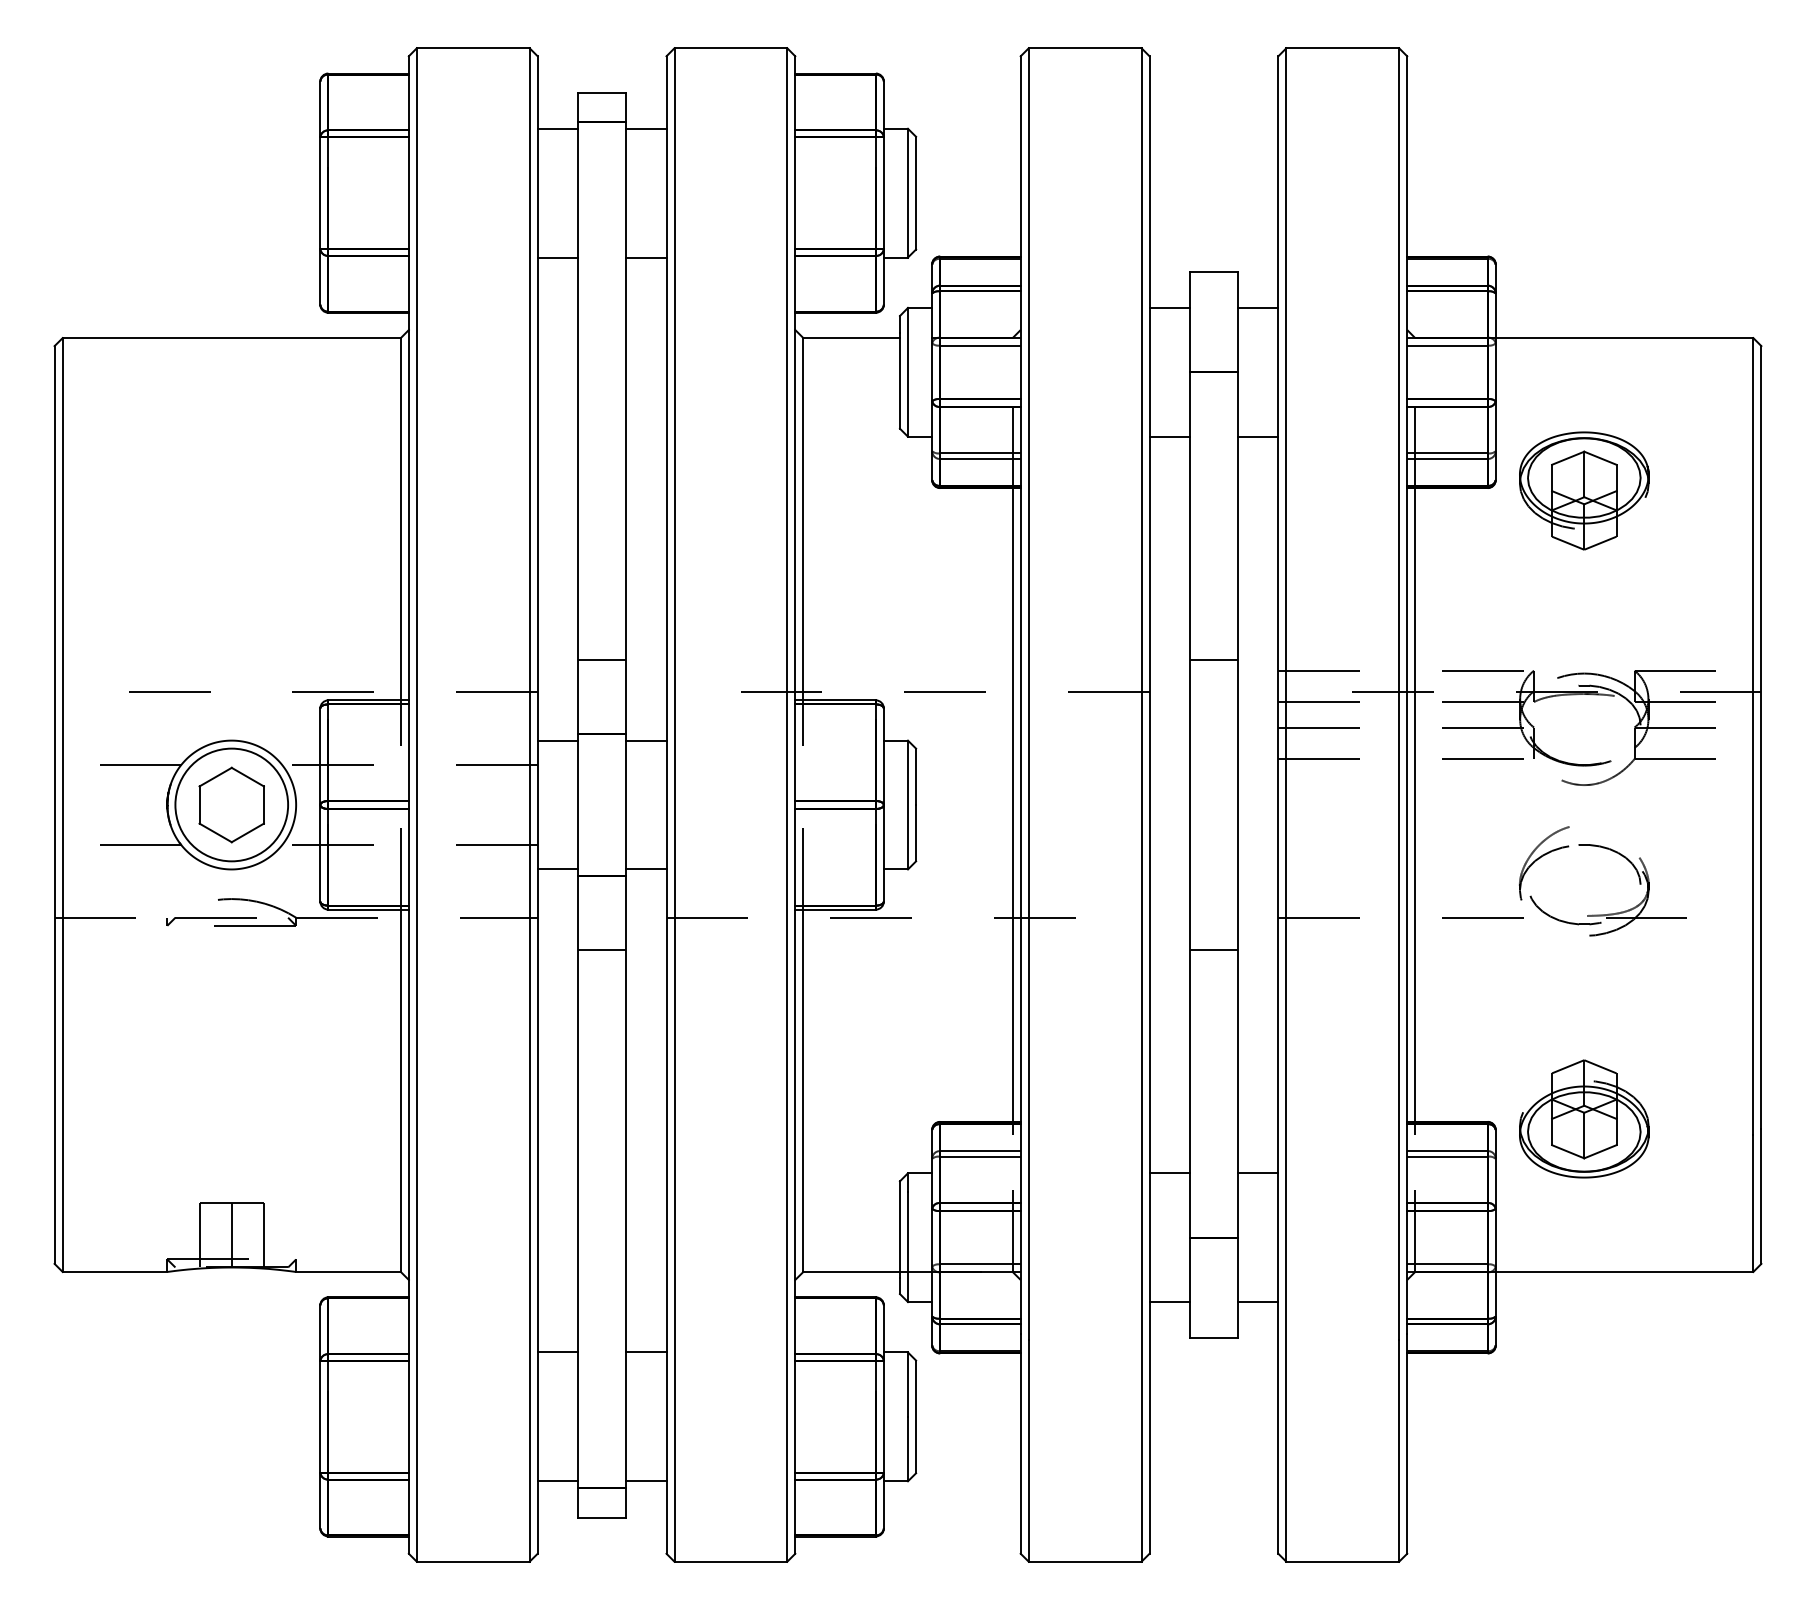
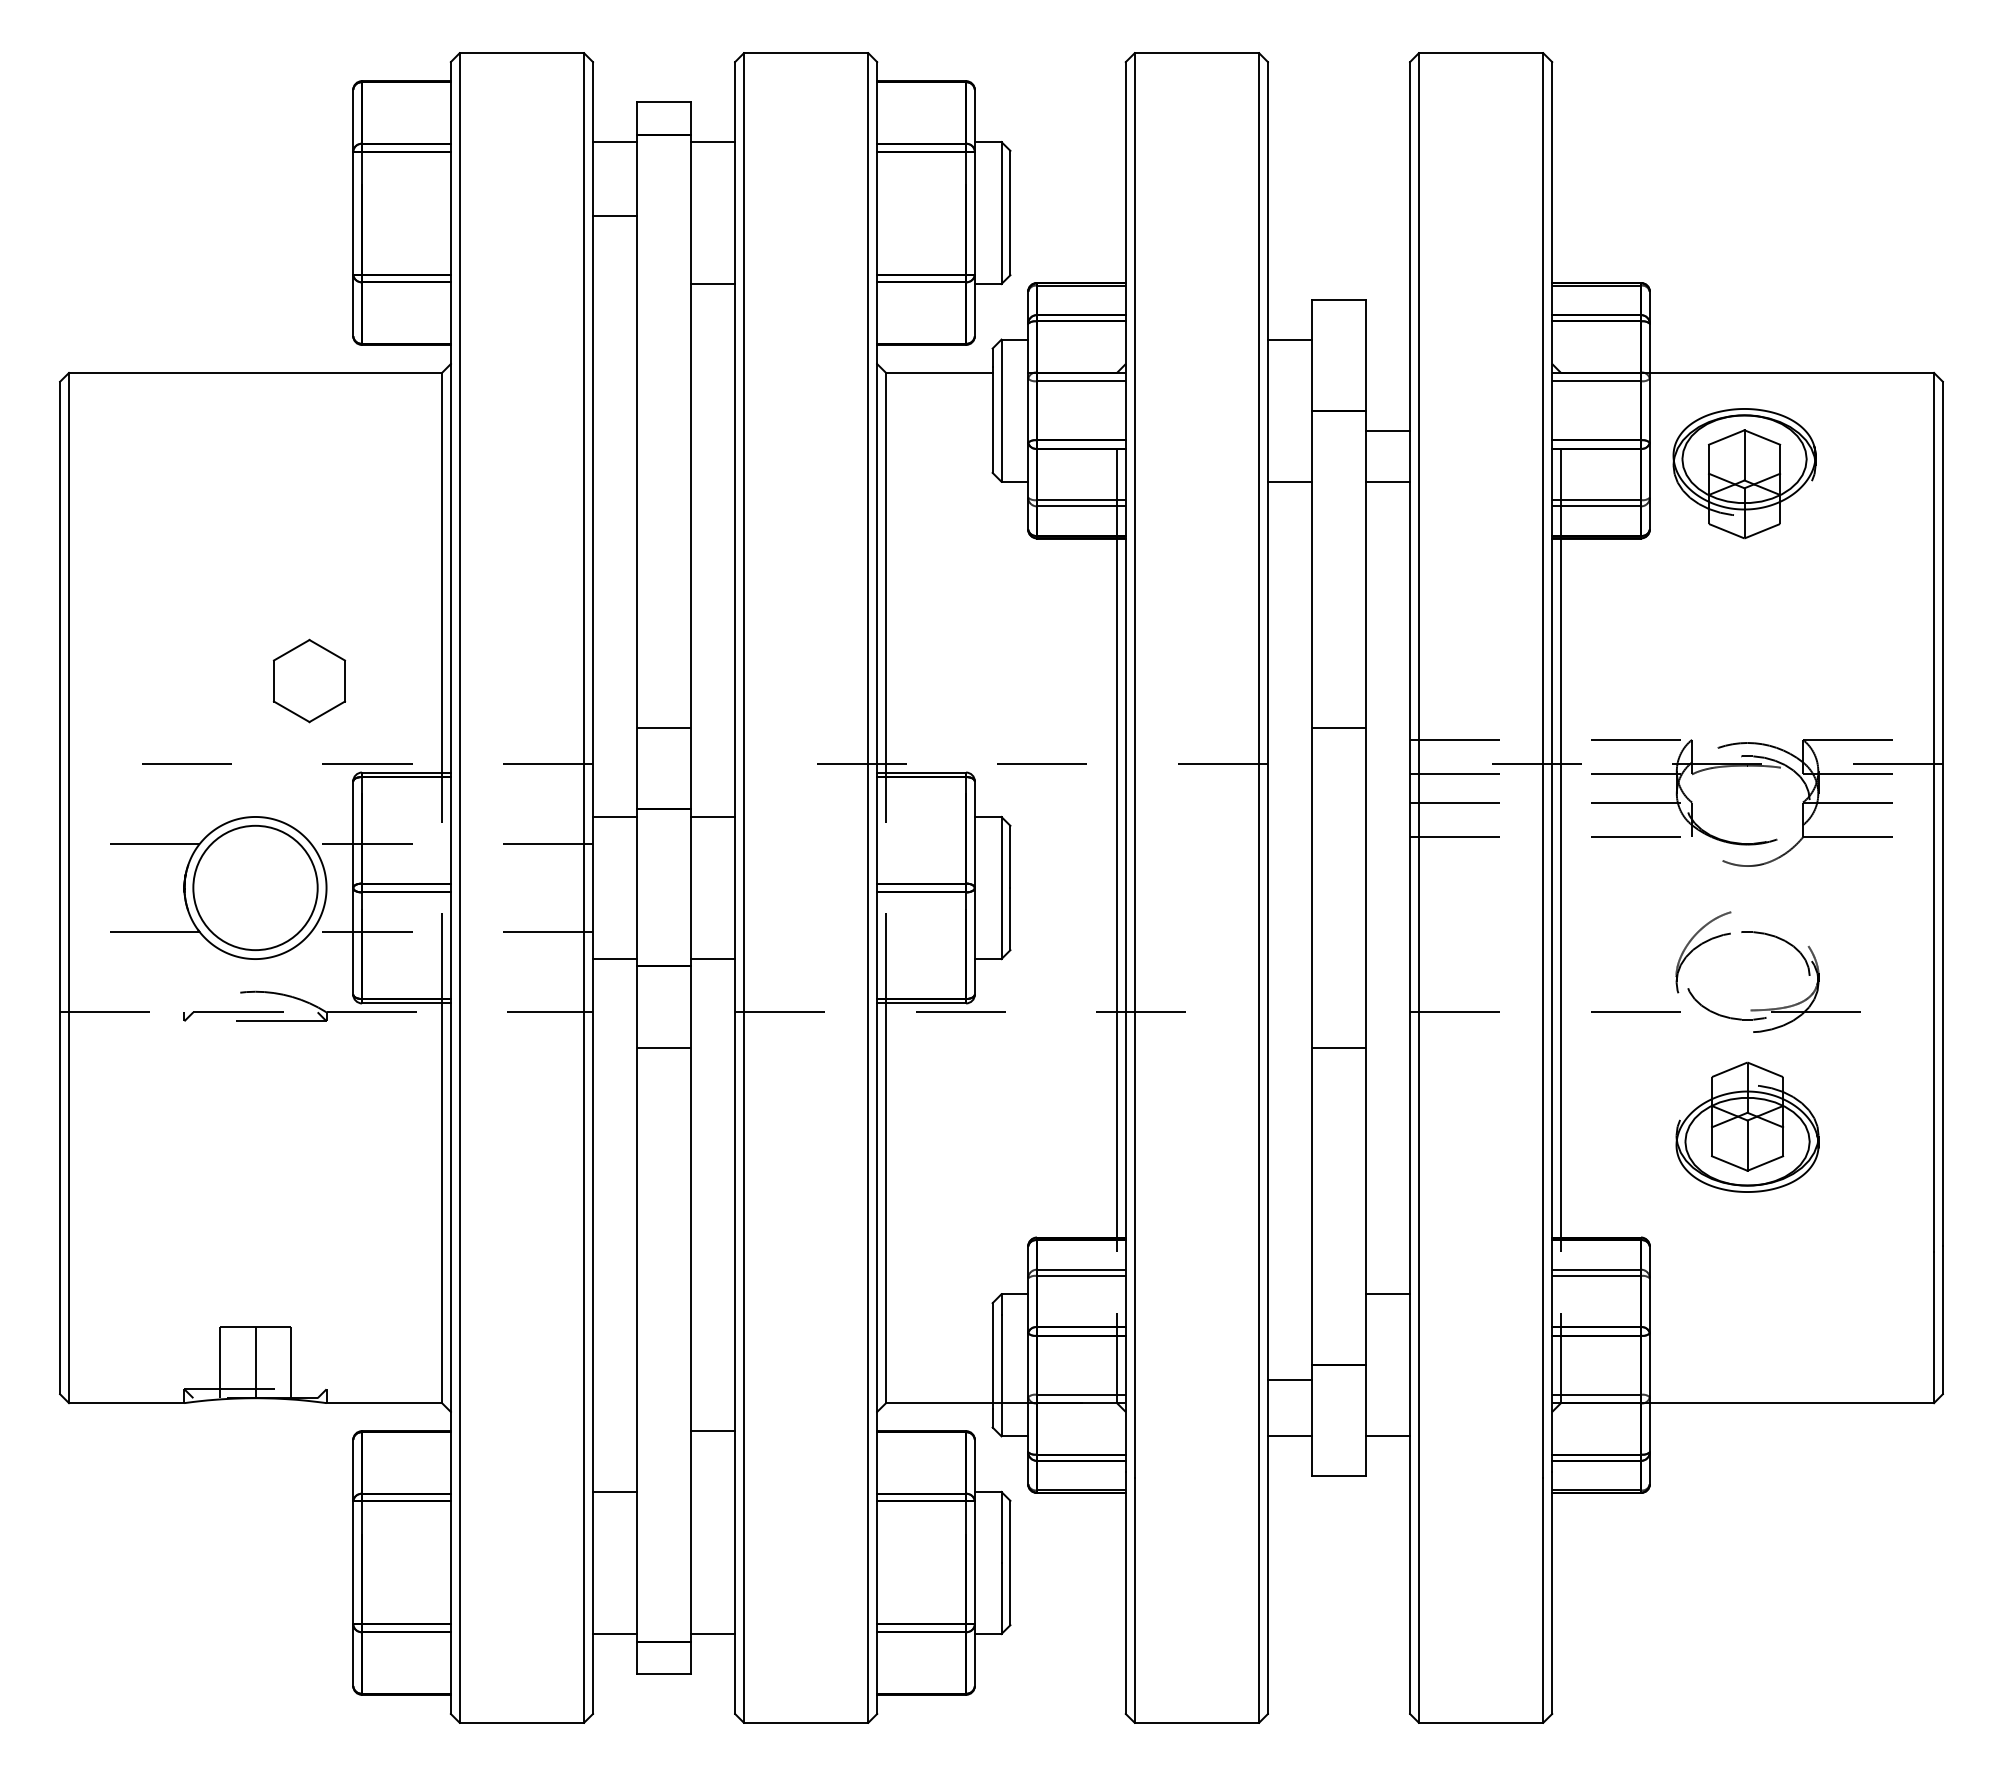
line: (558, 257) -> (615, 216), moved
line: (1257, 307) -> (1387, 430), moved
part: (1584, 490) -> (1744, 473), moved
part: (230, 804) -> (308, 680), moved
part: (1584, 1118) -> (1747, 1126), moved
line: (1169, 1173) -> (1289, 1380), moved
line: (646, 1352) -> (712, 1430), moved

